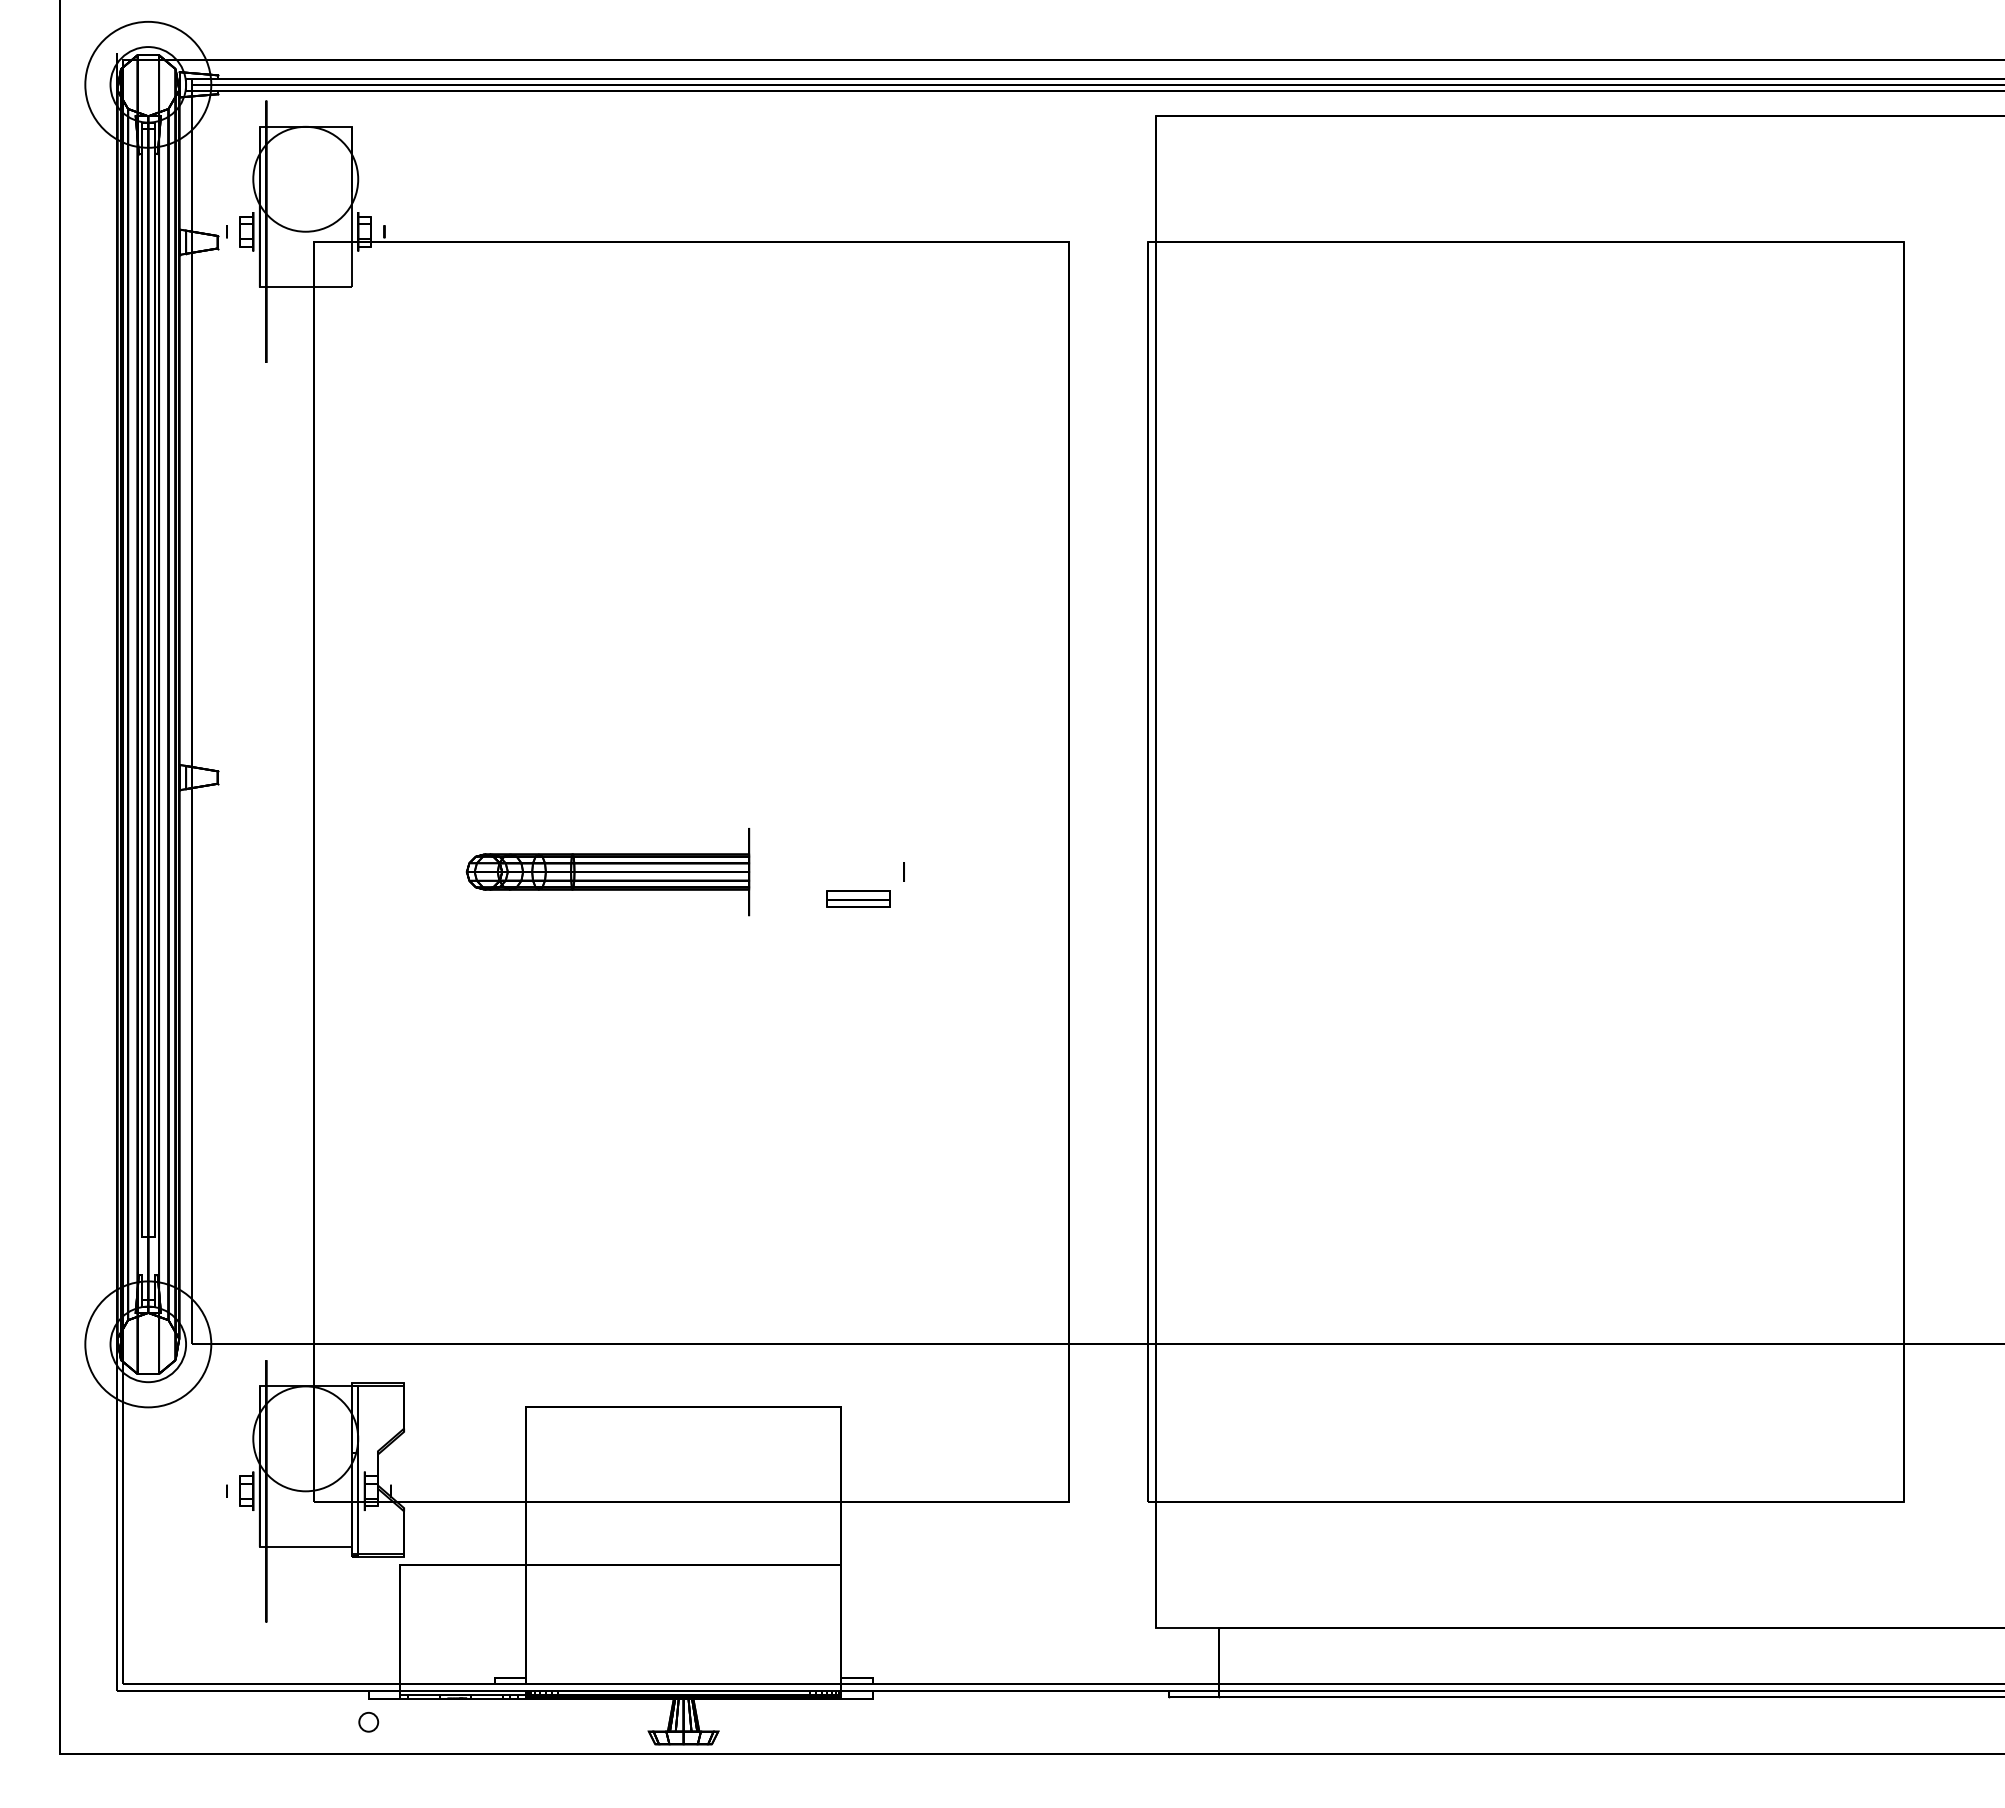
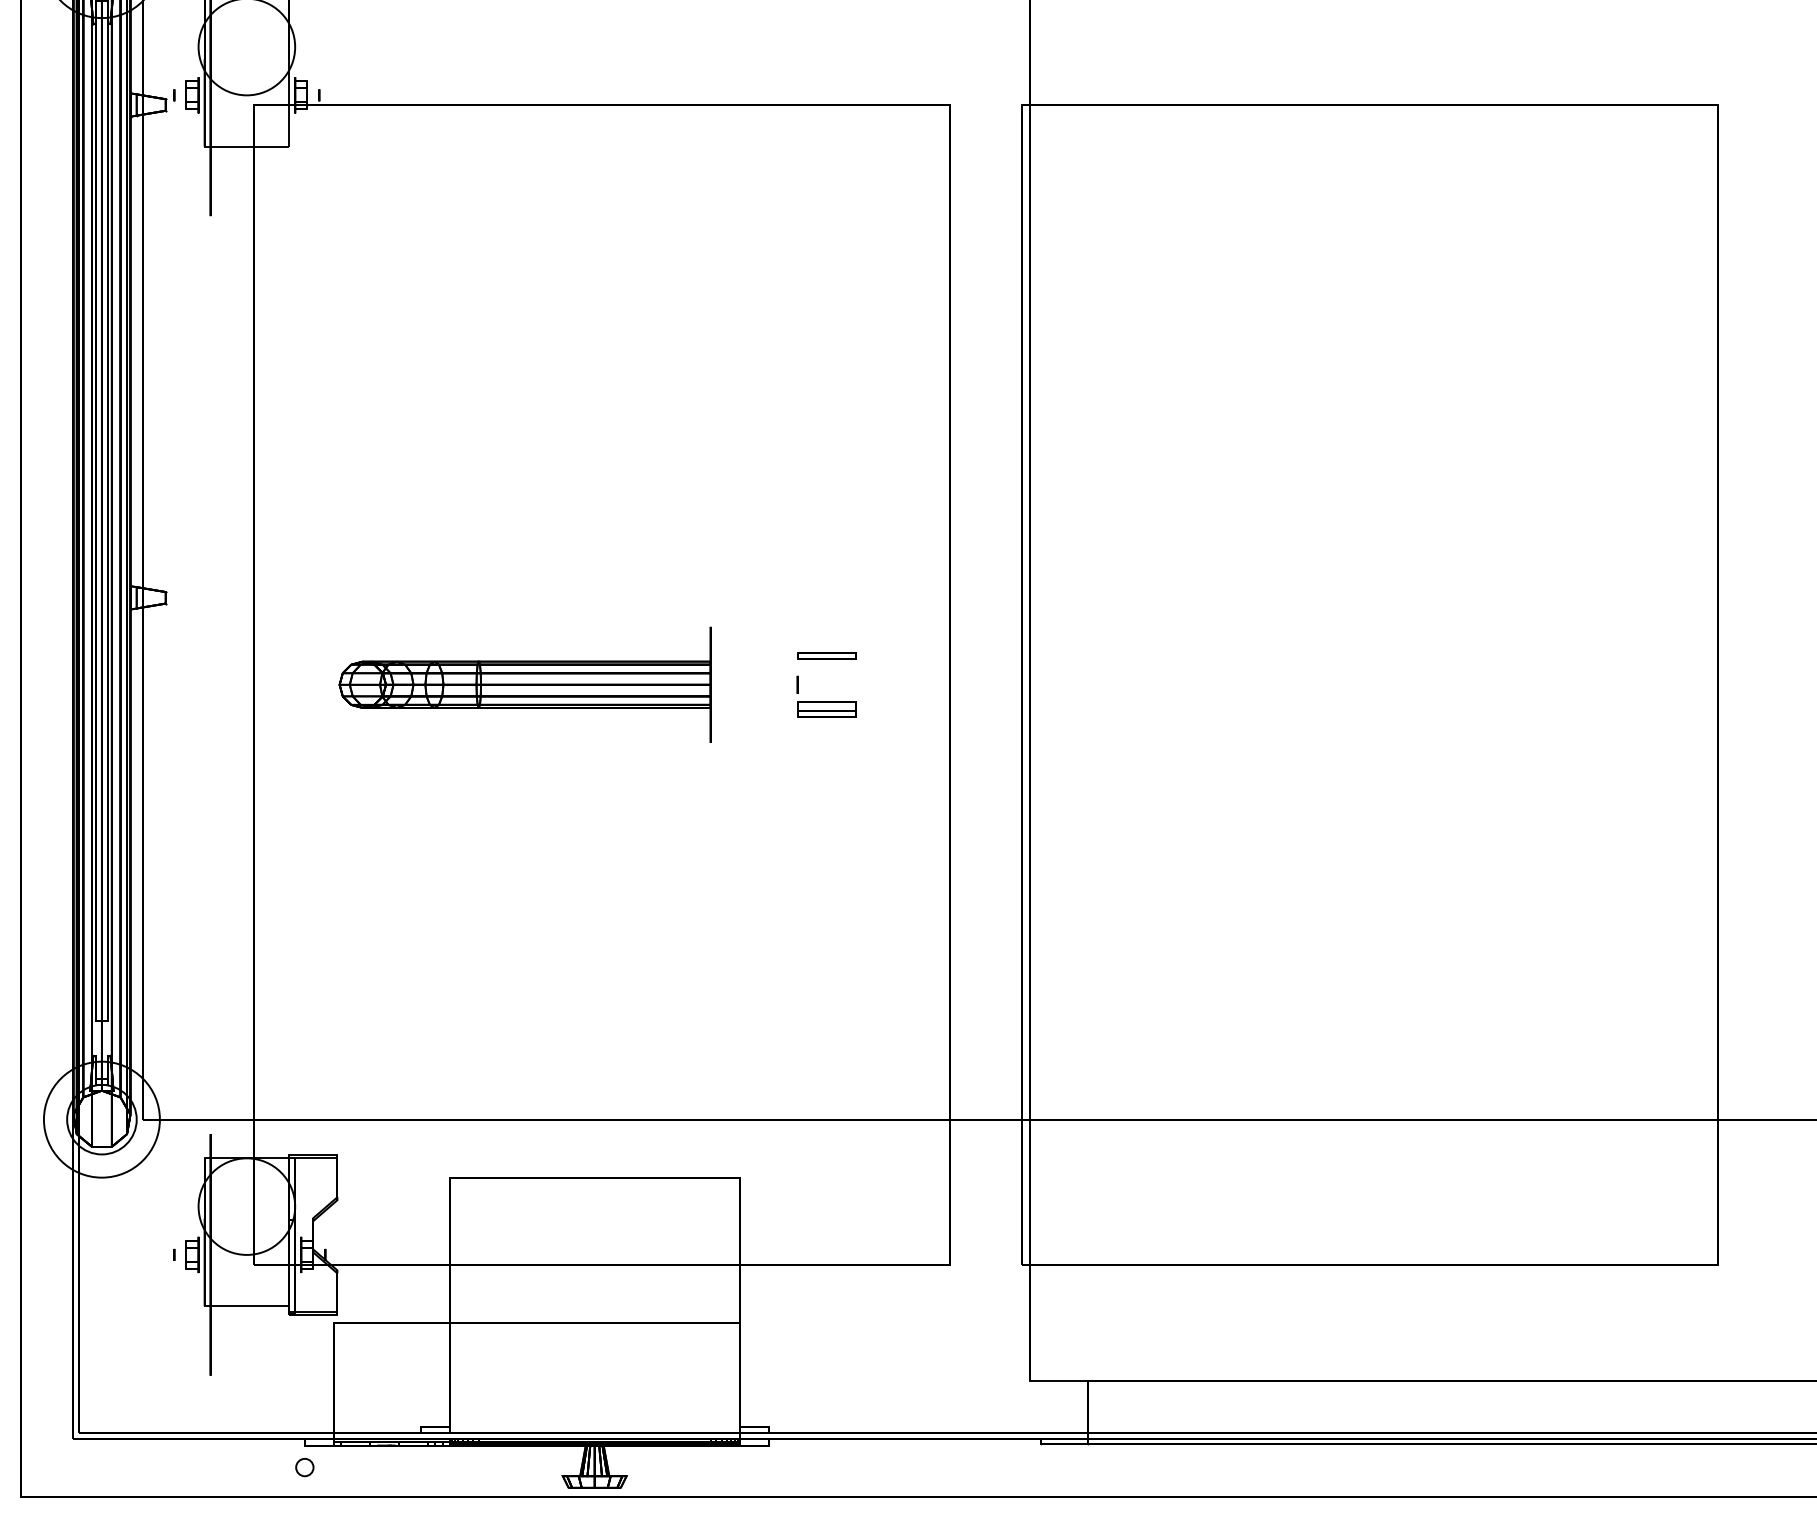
part: (935, 840) -> (826, 655), added
part: (607, 871) -> (524, 684), size x1.43
part: (858, 898) -> (826, 709), moved

